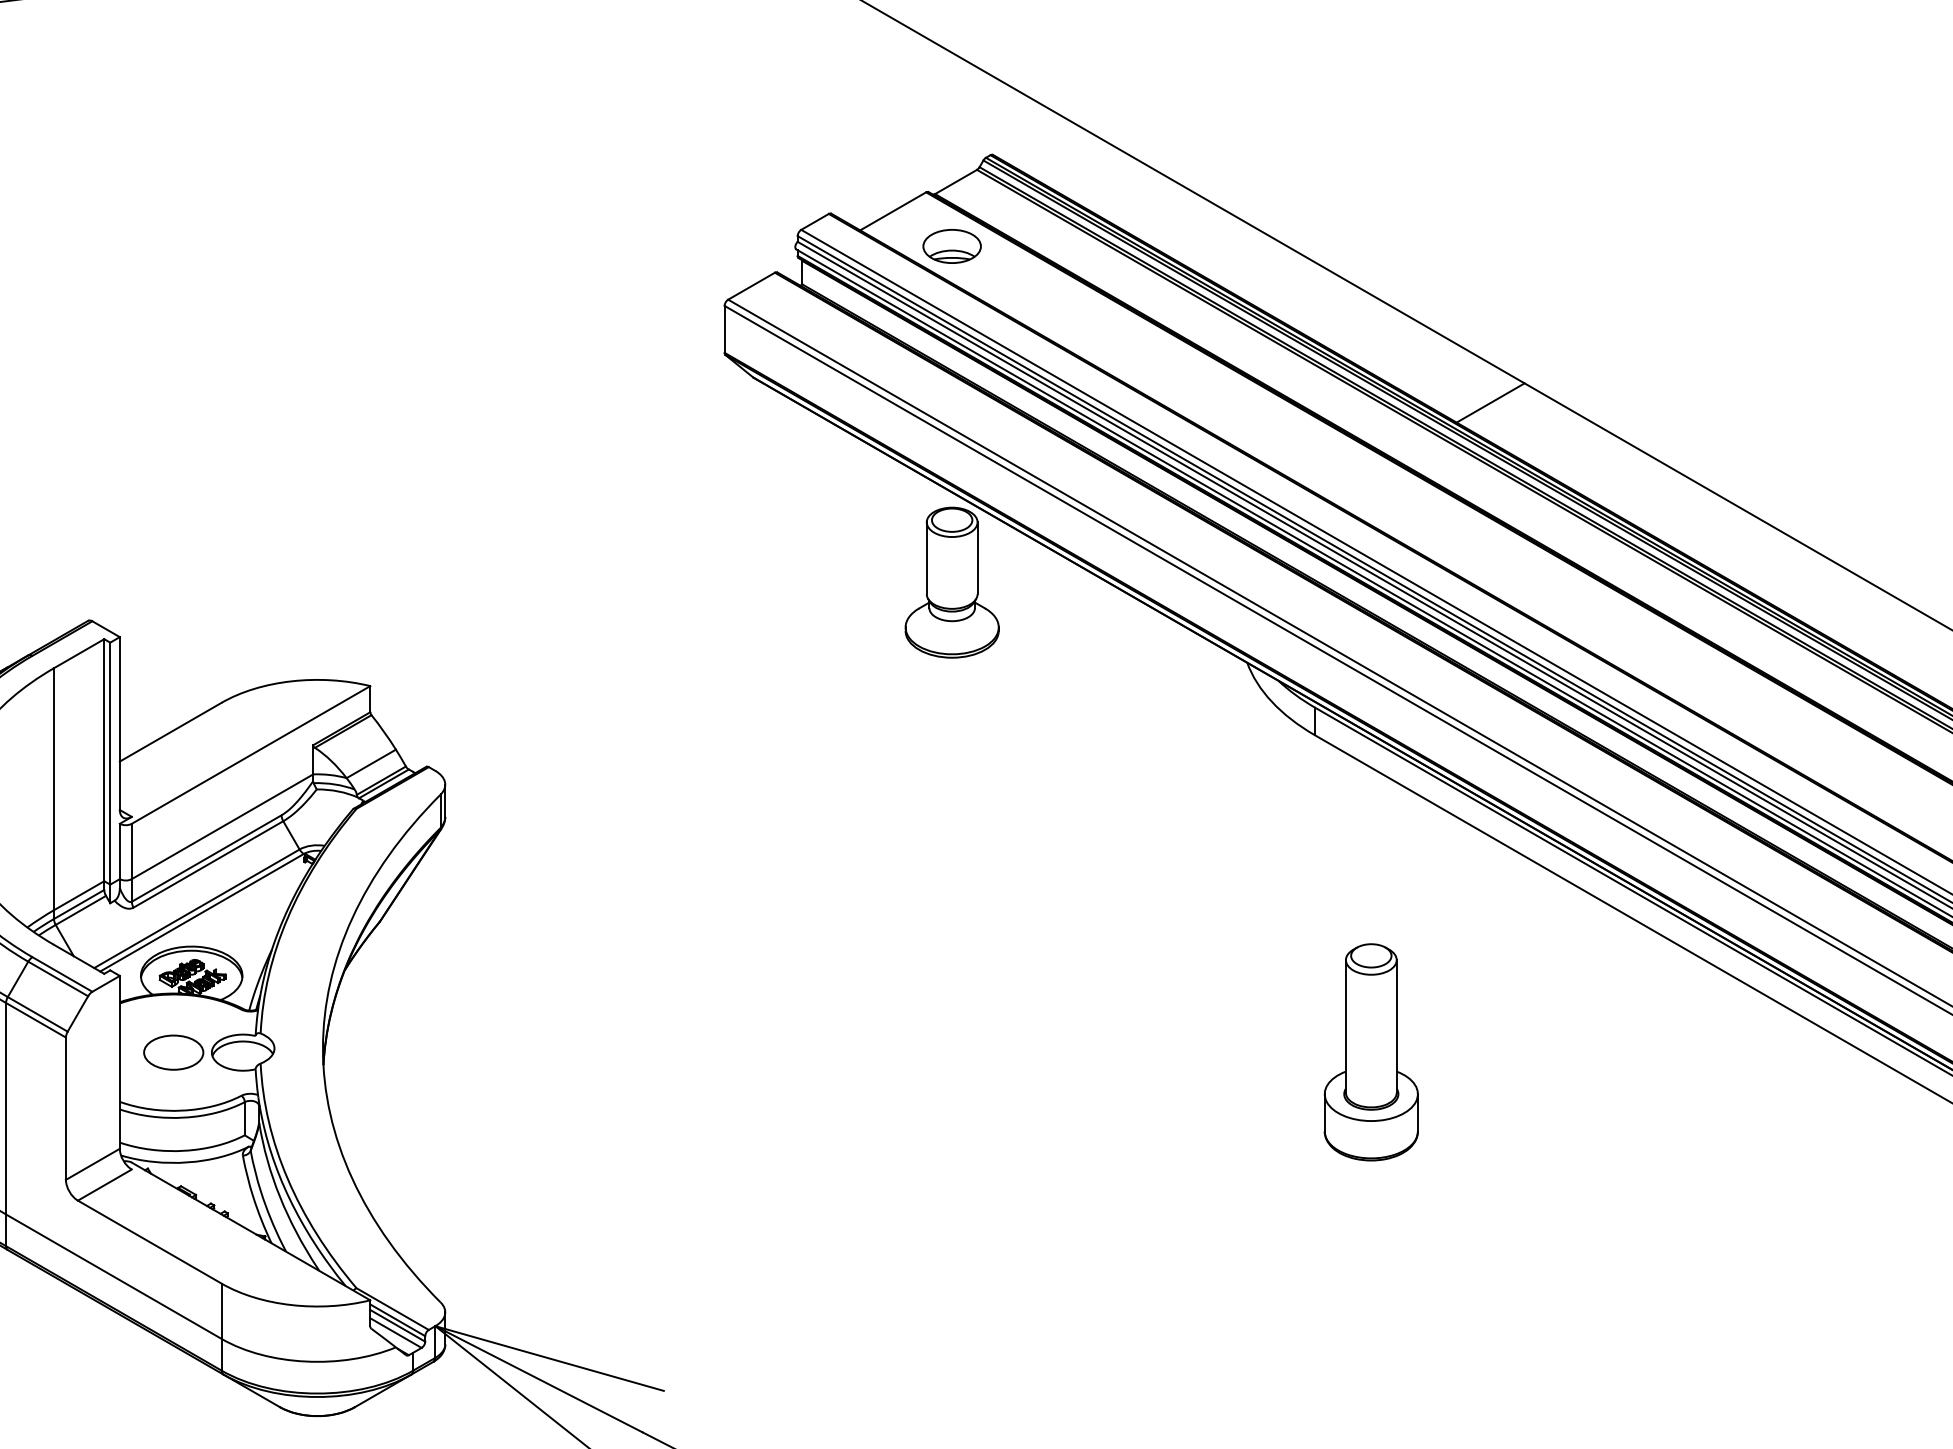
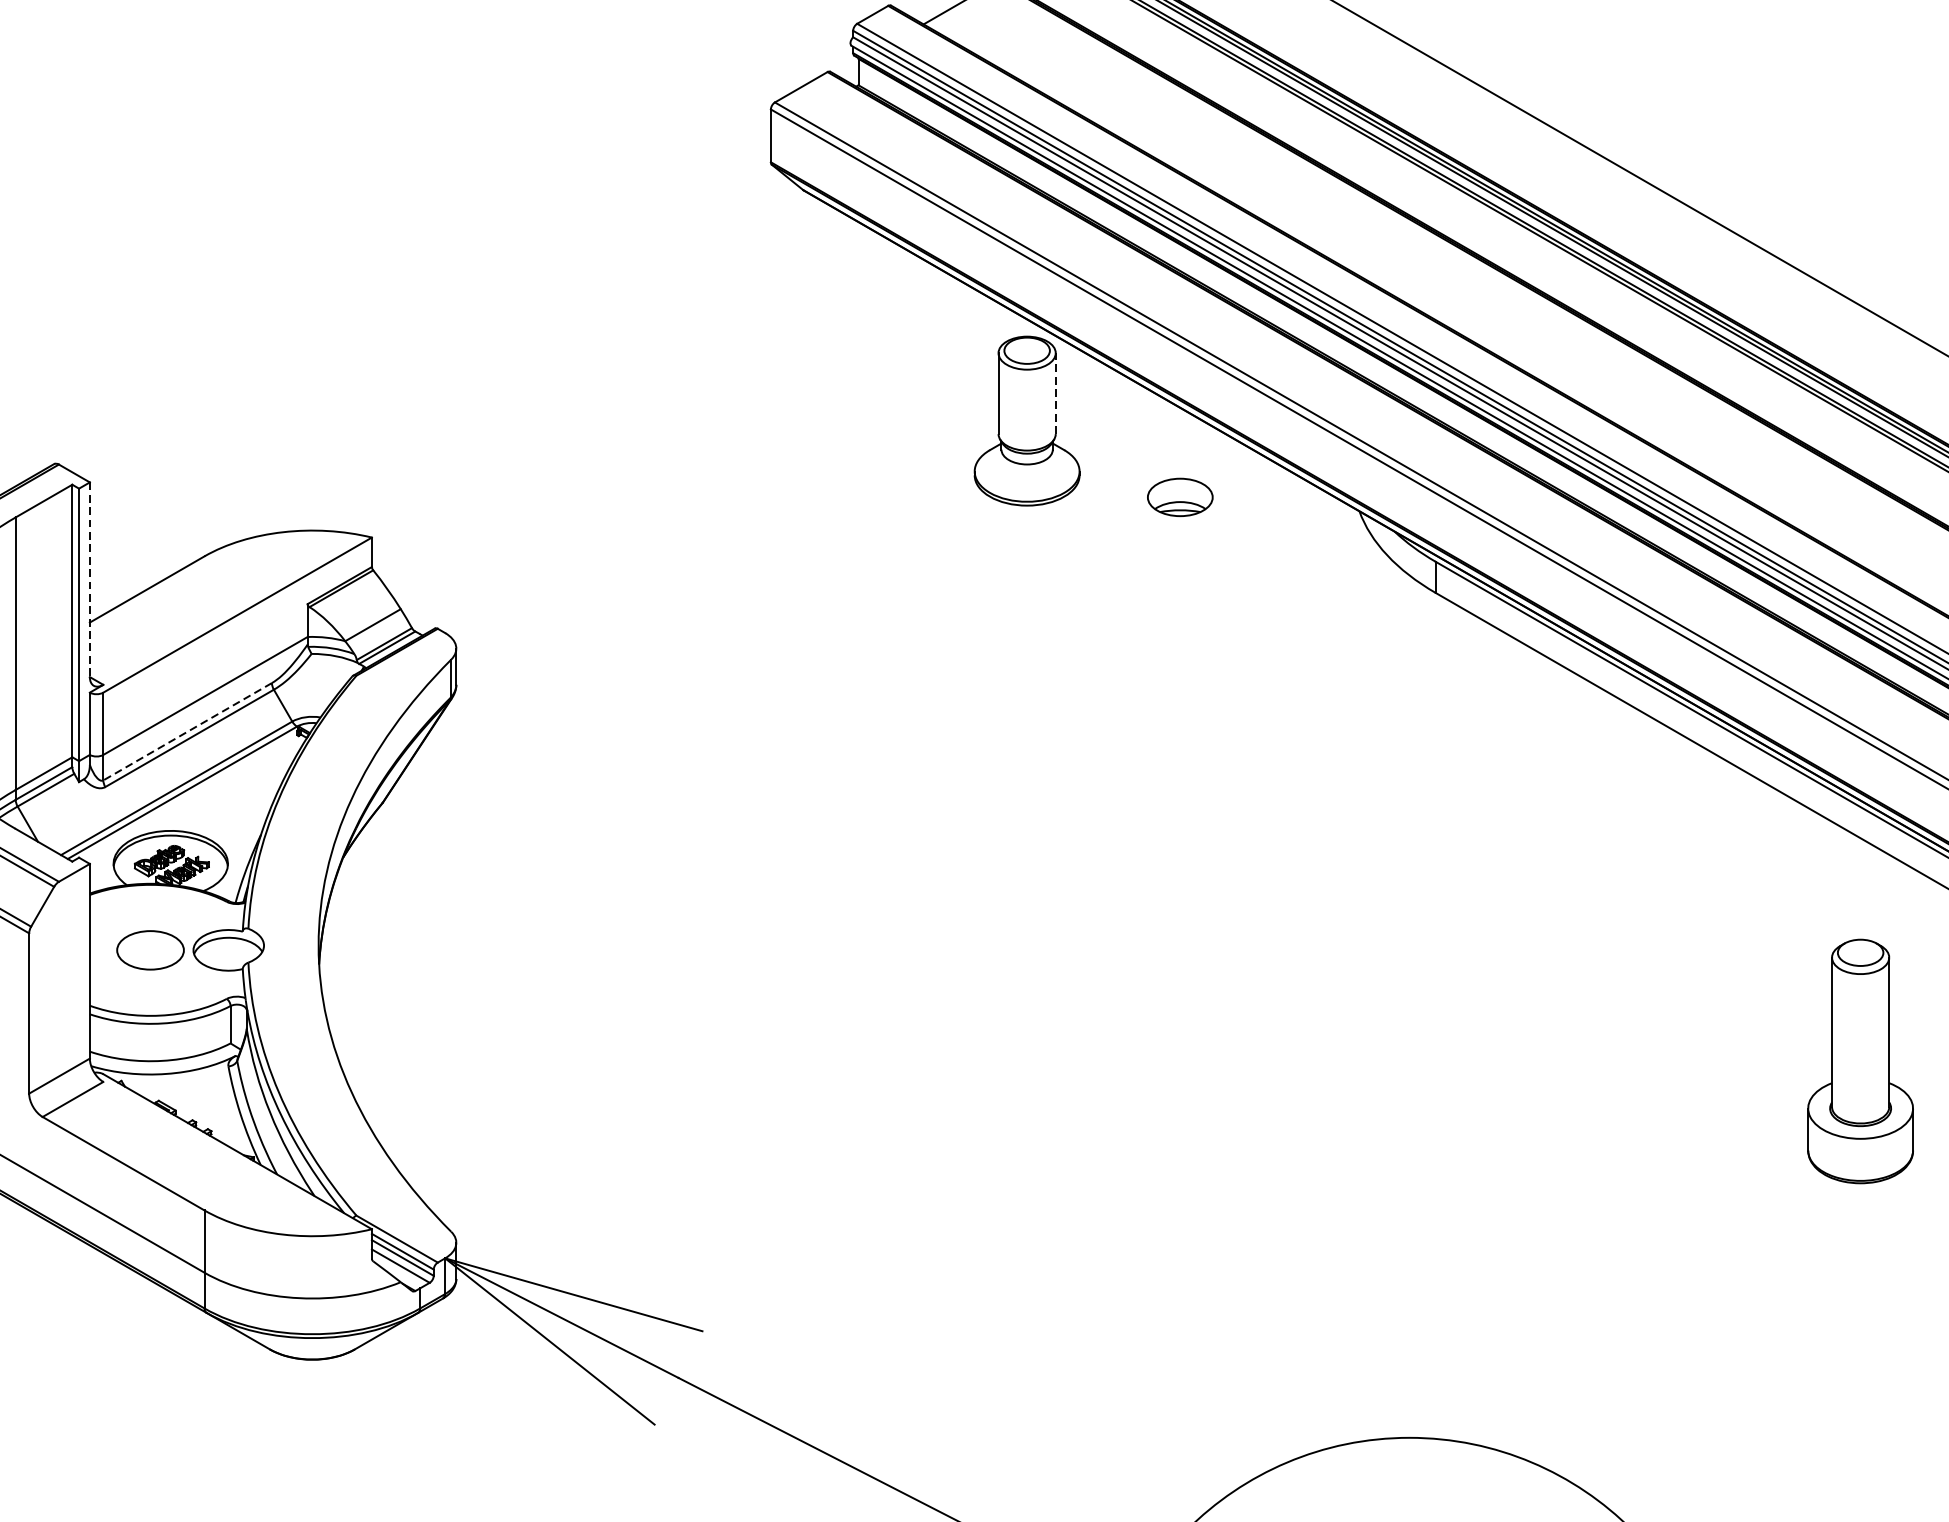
part: (951, 246) -> (1179, 497), moved
line: (1490, 402) -> (1633, 218), removed
line: (977, 558) -> (1055, 393), solid -> dashed
line: (119, 724) -> (89, 580), solid -> dashed
line: (206, 858) -> (187, 731), solid -> dashed
part: (1370, 1052) -> (1859, 1061), moved

